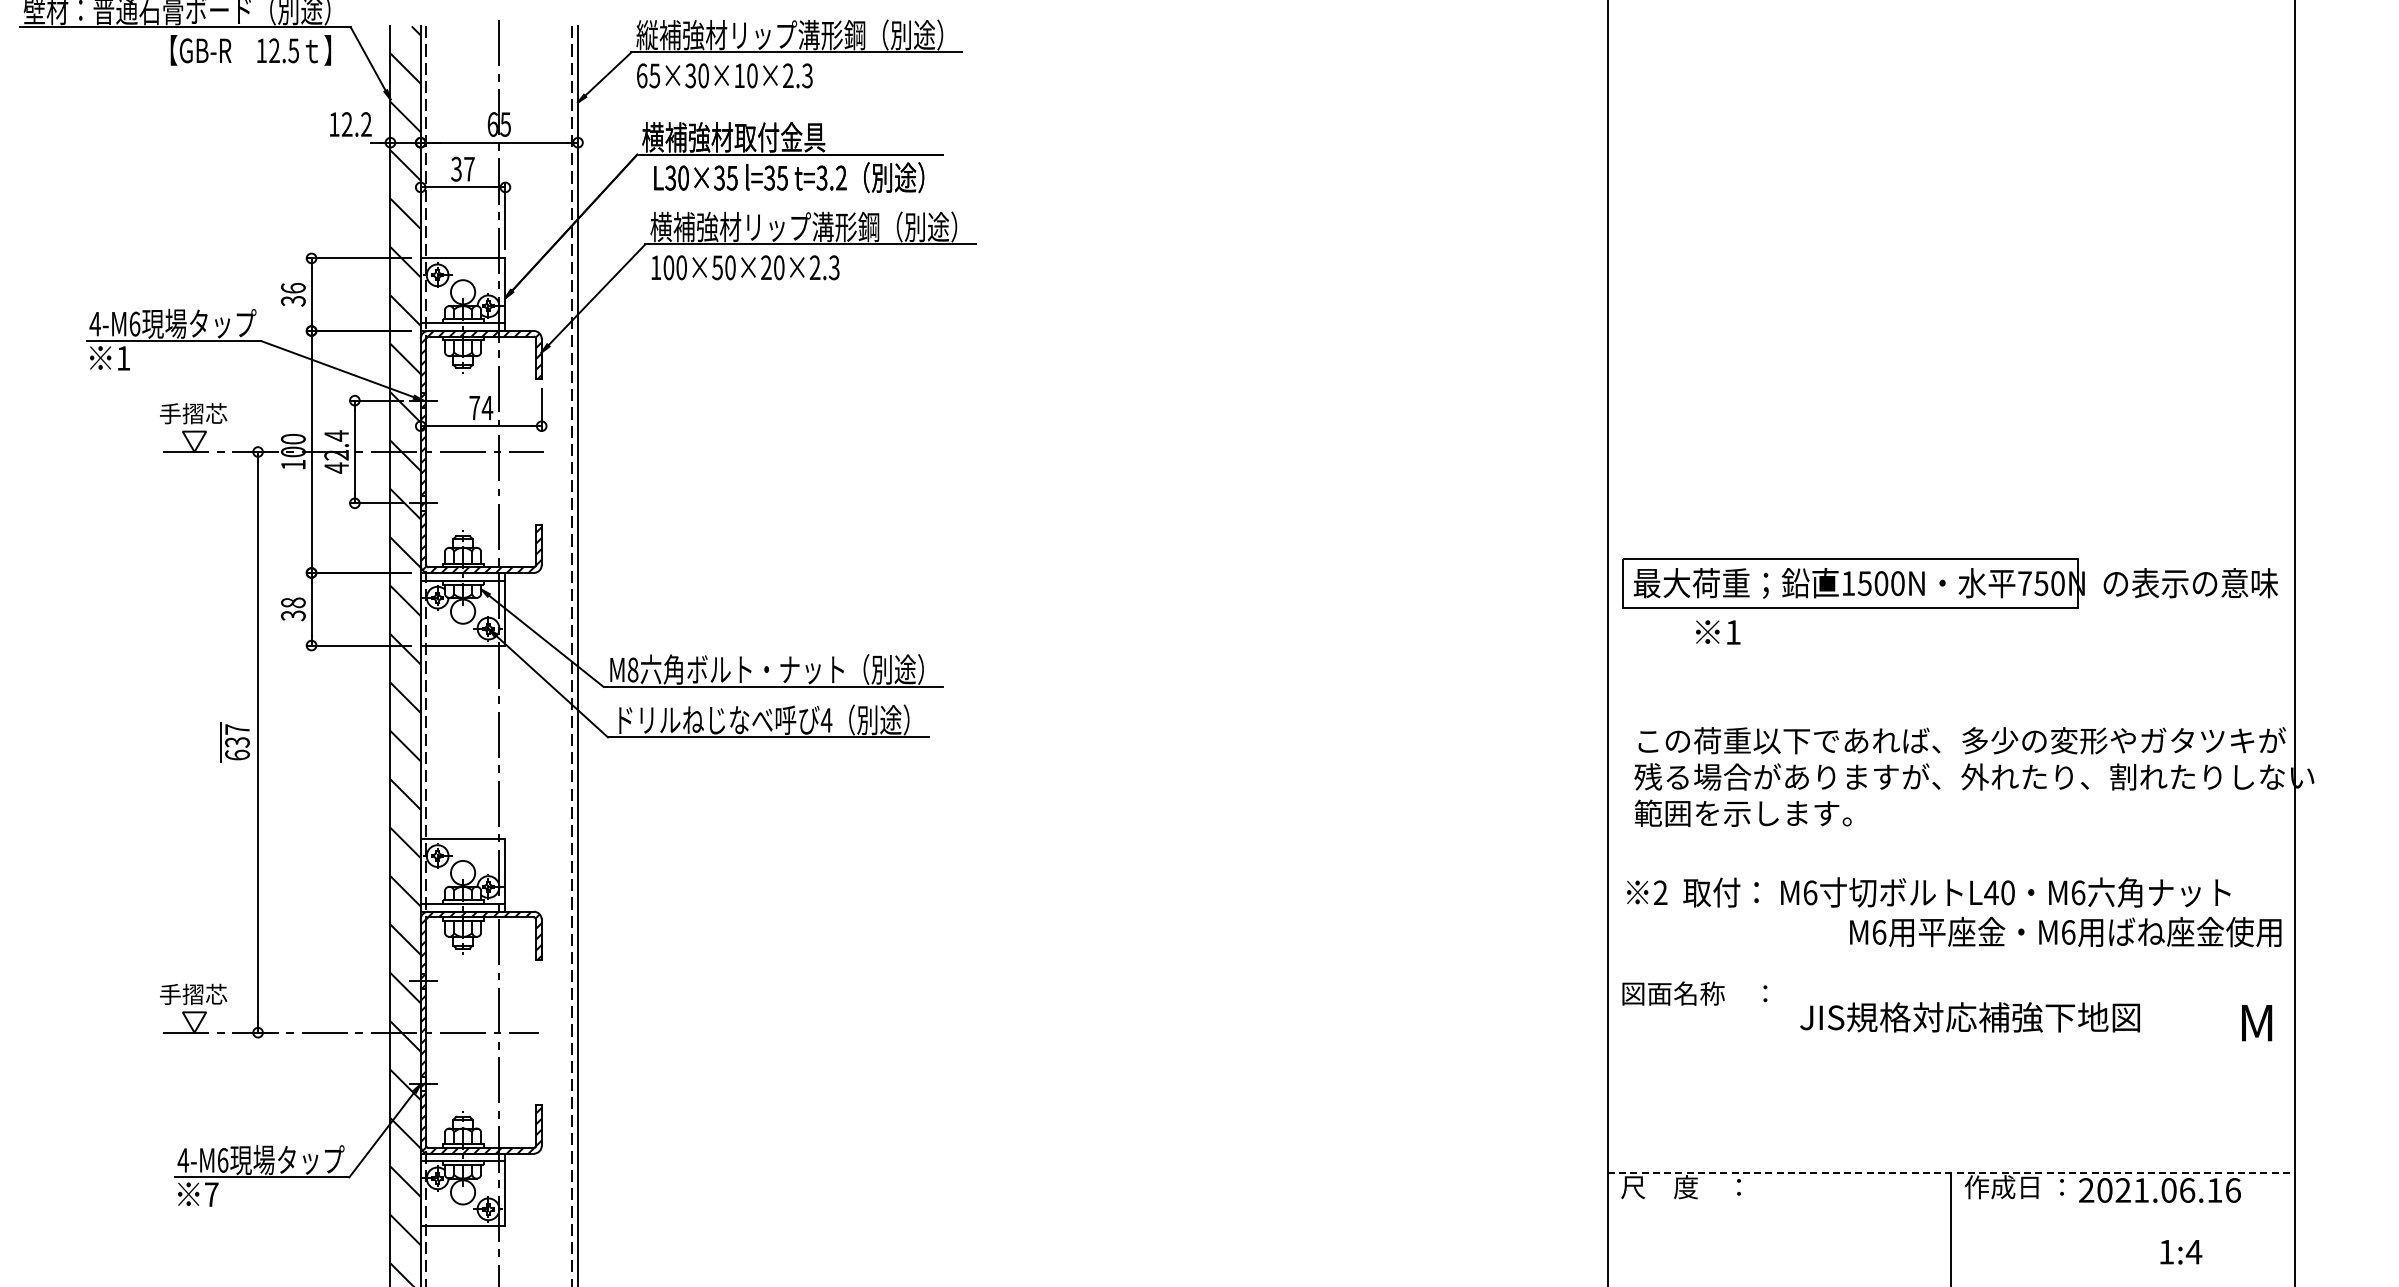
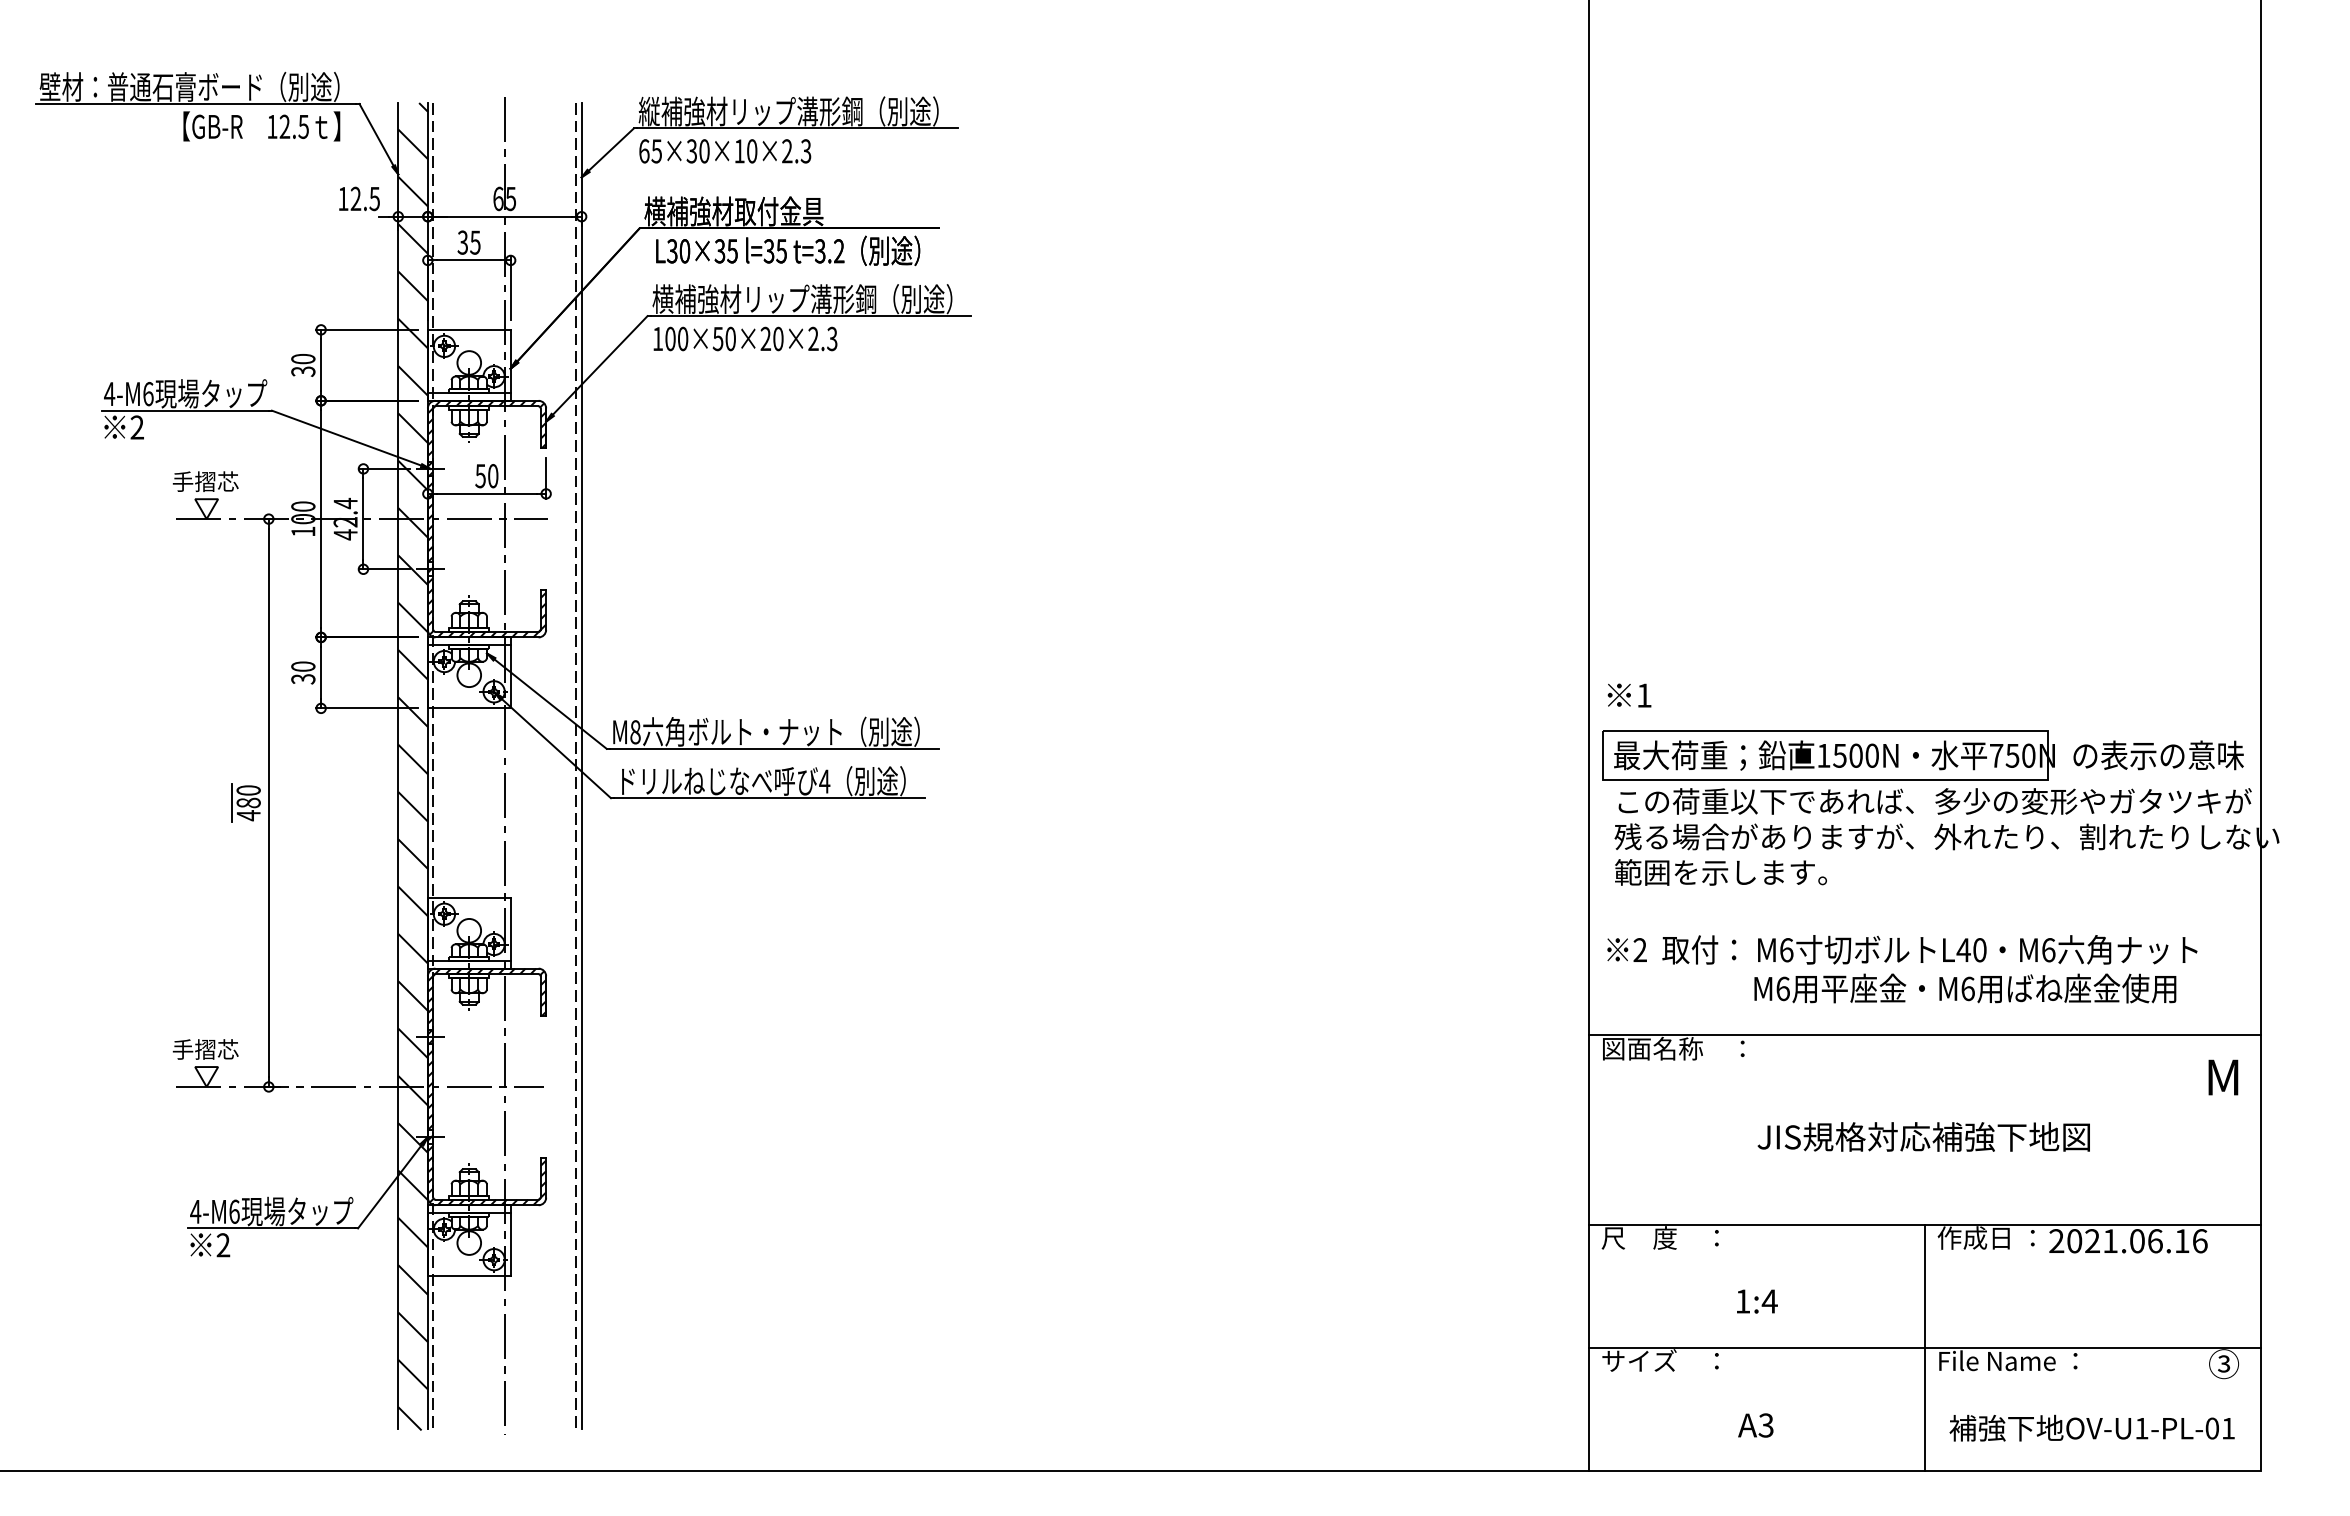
text: (366, 124) -> (374, 198), 12.2 -> 12.5
text: (469, 169) -> (475, 242), 37 -> 35
text: (293, 287) -> (303, 358), 36 -> 30
text: (122, 358) -> (136, 427), 1 -> 2
text: (480, 408) -> (486, 476), 74 -> 50
part: (1949, 583) -> (1922, 755), moved
text: (293, 602) -> (303, 666), 38 -> 30
text: (1718, 632) -> (1629, 695), moved
text: (237, 742) -> (248, 803), 637 -> 480
text: (2065, 932) -> (1965, 988), moved
line: (1951, 980) -> (1924, 1035), added
text: (1969, 1016) -> (1923, 1136), moved
line: (1951, 1173) -> (1924, 1224), dashed -> solid
text: (211, 1194) -> (223, 1245), 7 -> 2
text: (2181, 1252) -> (1757, 1301), moved

